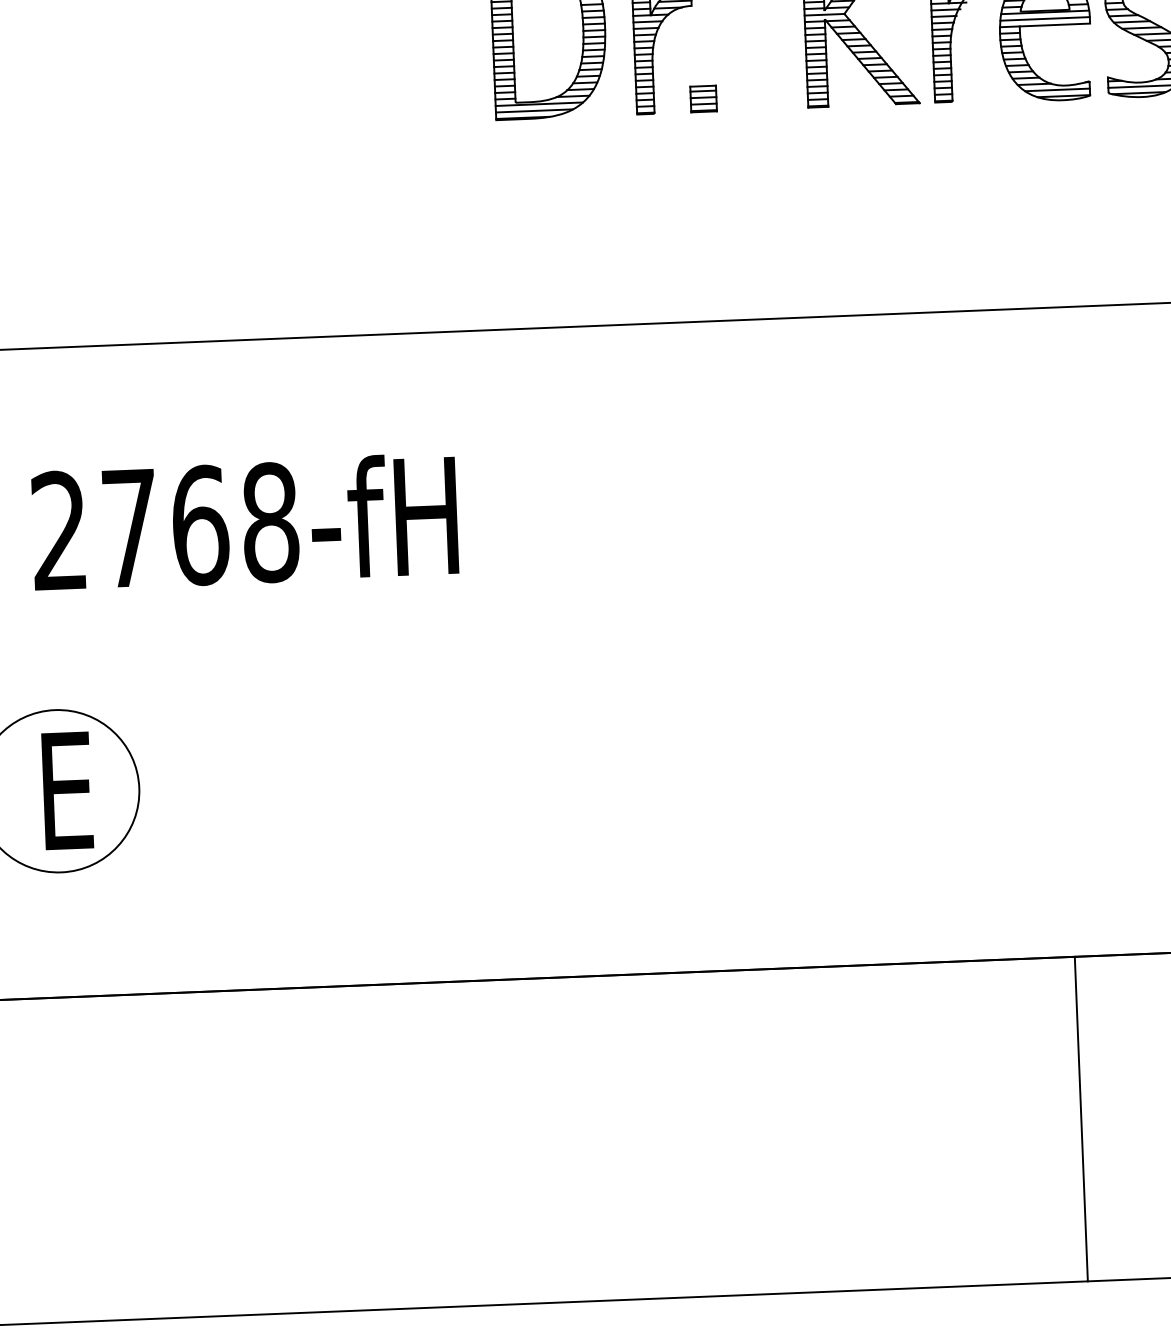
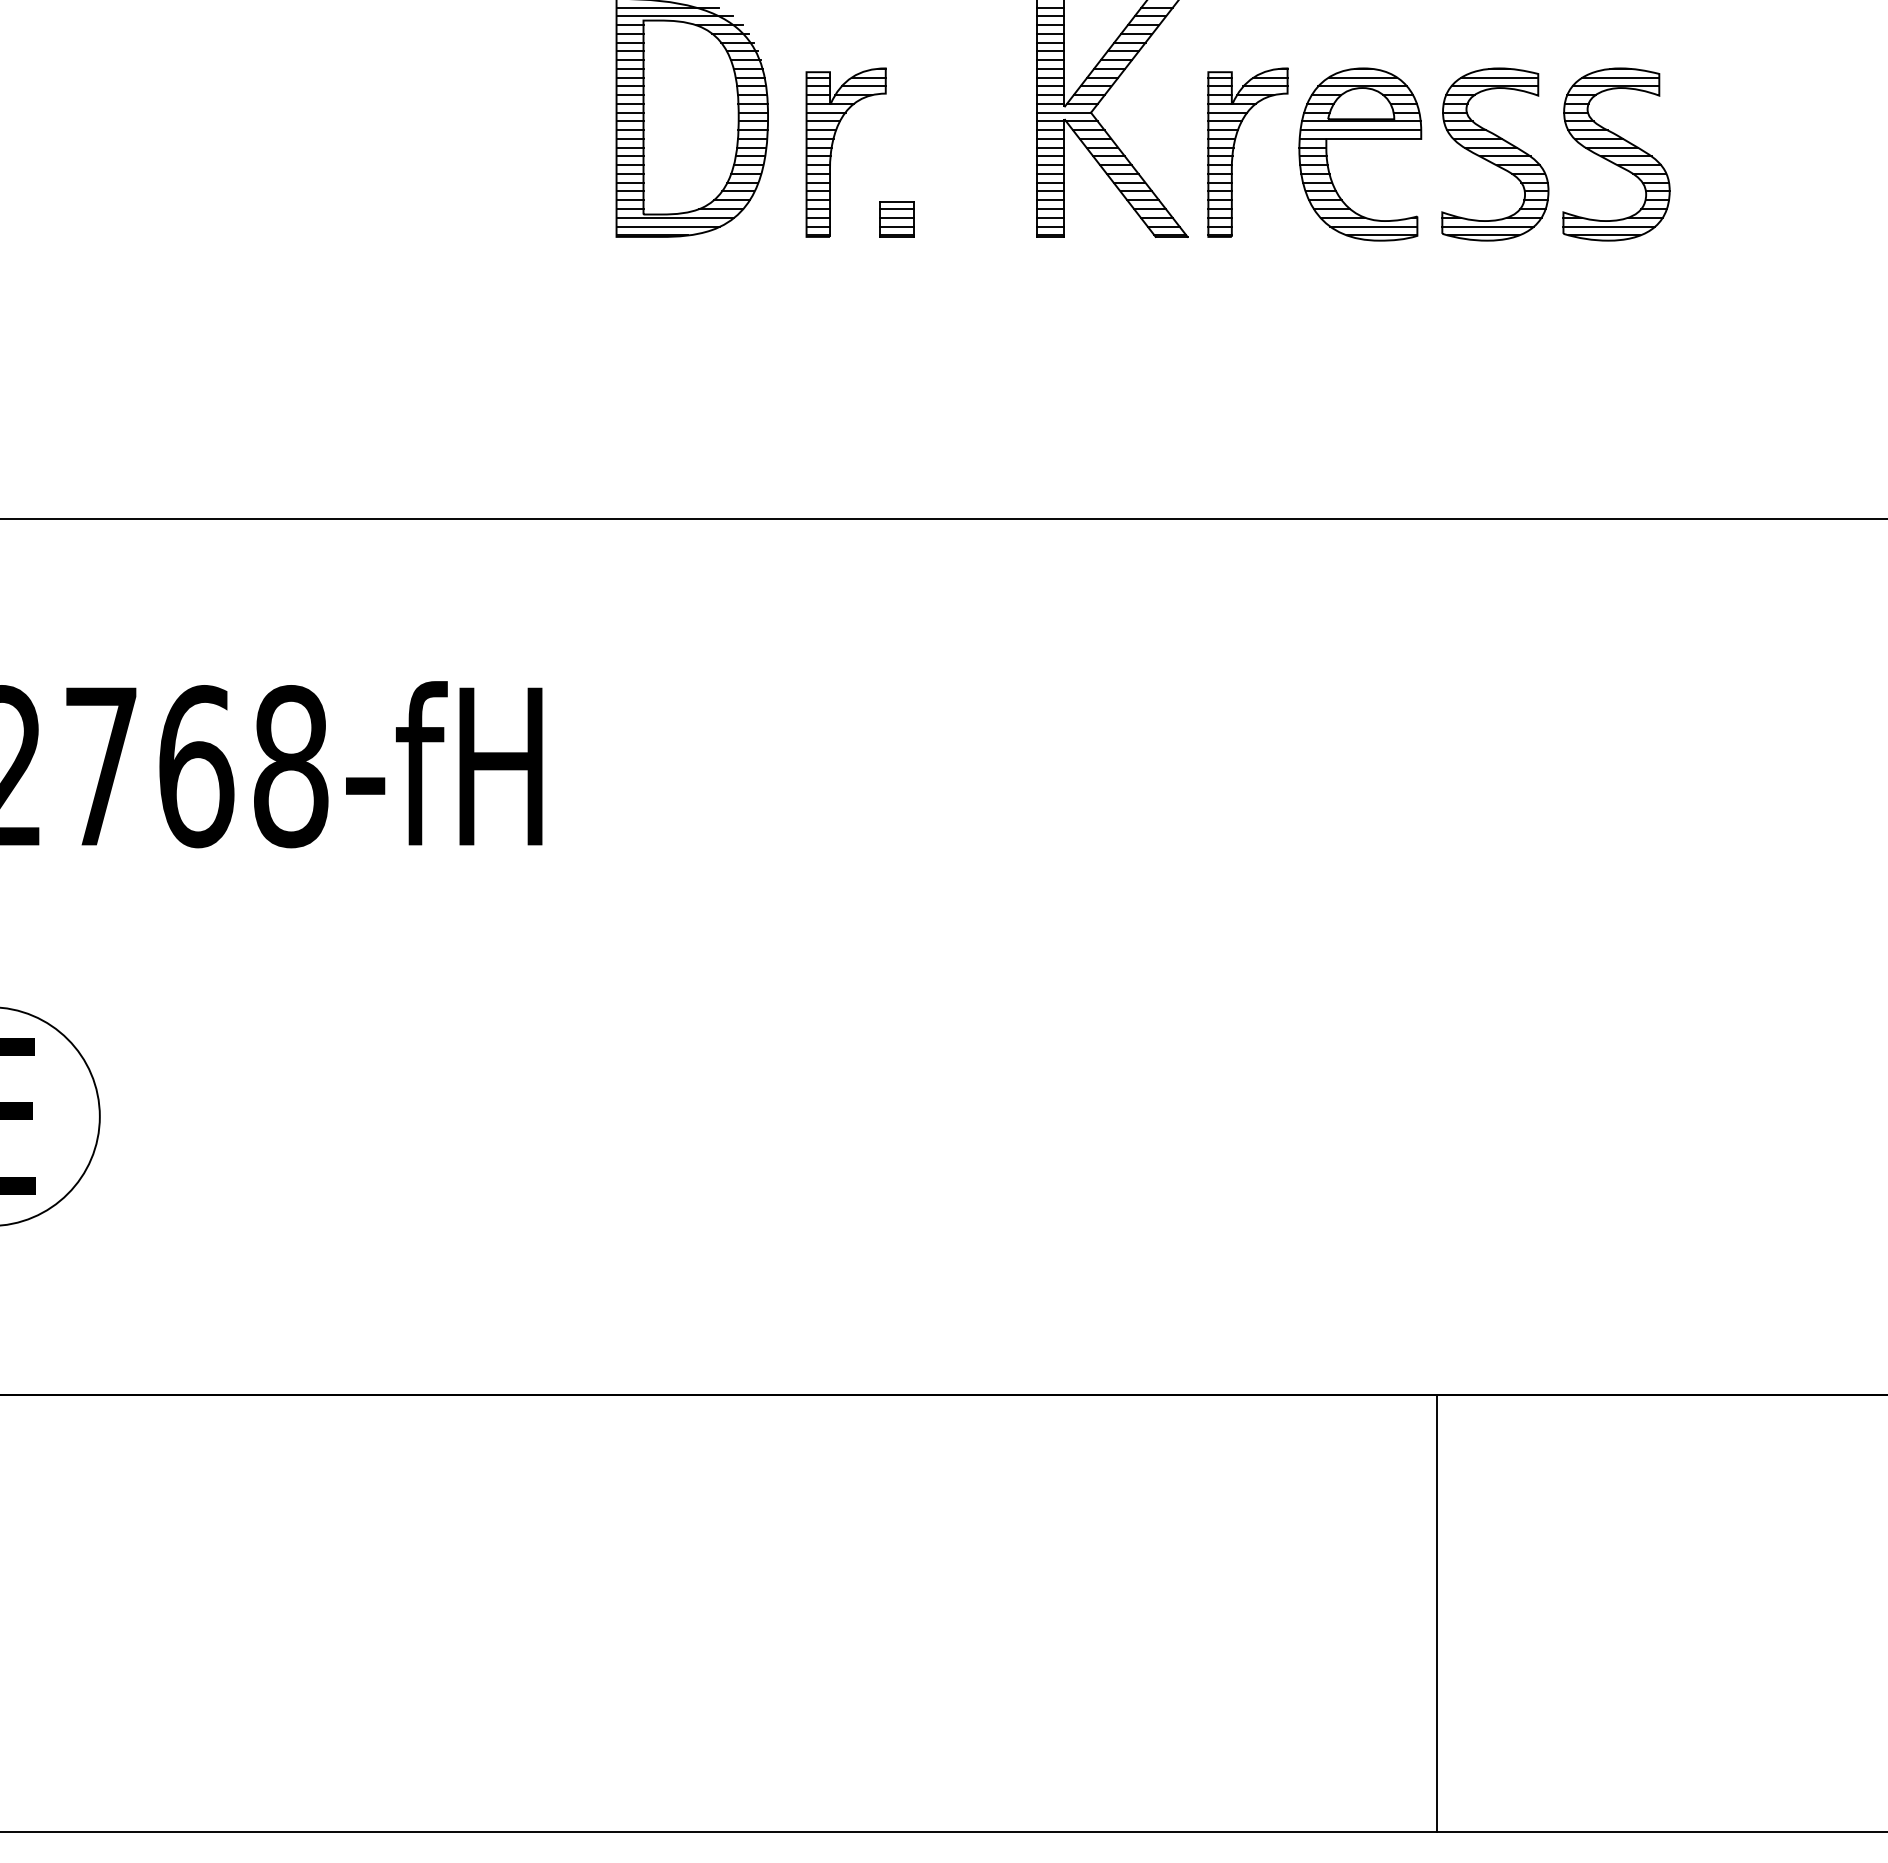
line: (1081, 1119) -> (1437, 1613), moved

